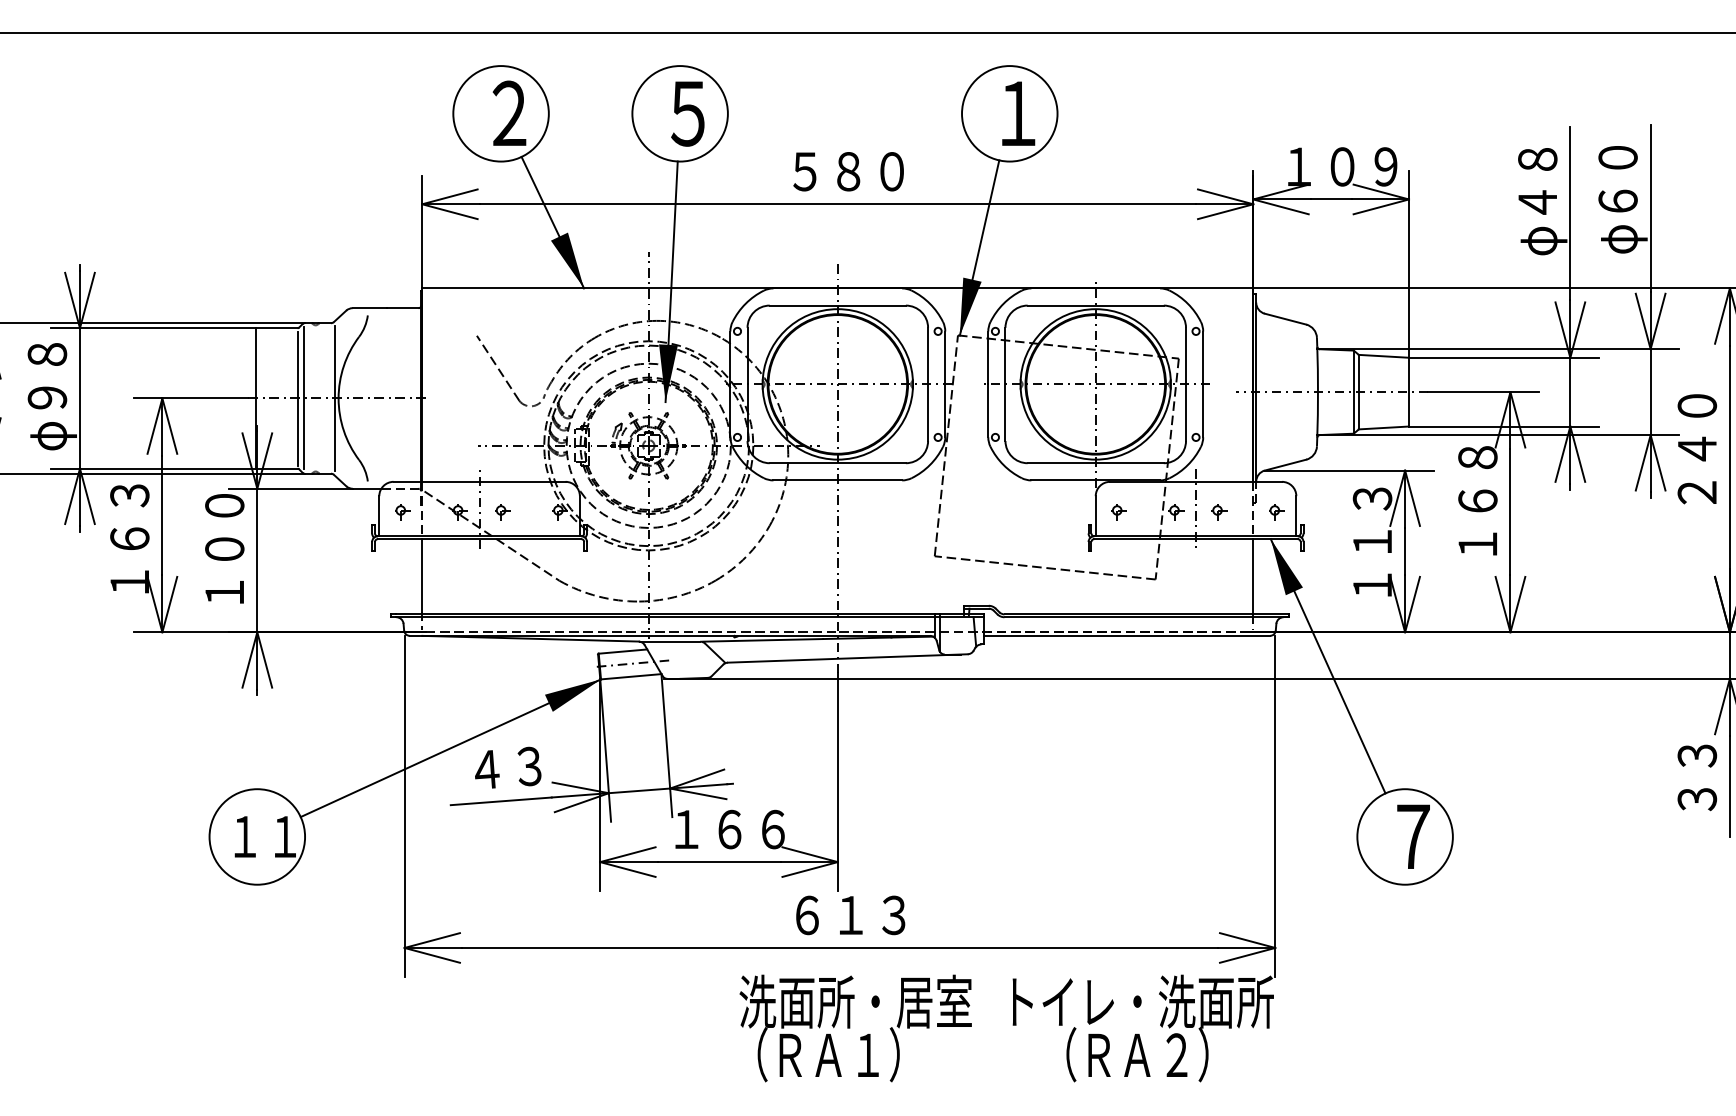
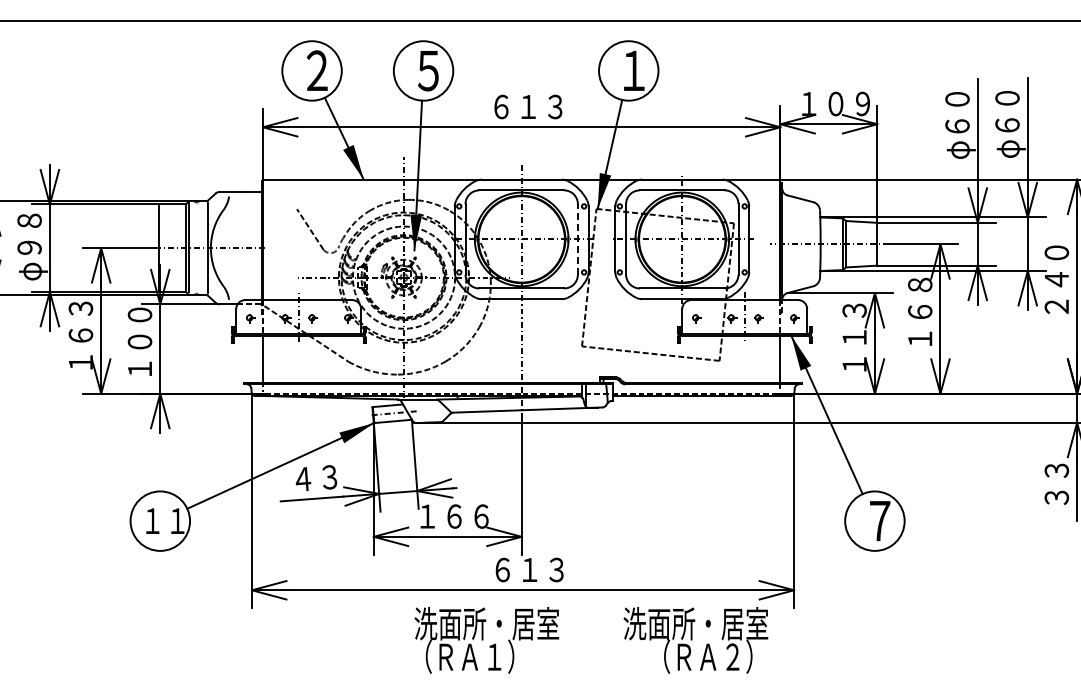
text: (848, 170) -> (528, 106), ５８０ -> ６１３
text: (1537, 180) -> (957, 112), φ４８ -> φ６０
line: (927, 382) -> (577, 238), solid -> dashed
text: (1137, 1001) -> (708, 623), トイレ・洗面所 -> 洗面所・居室
text: (855, 1028) -> (486, 640), moved

